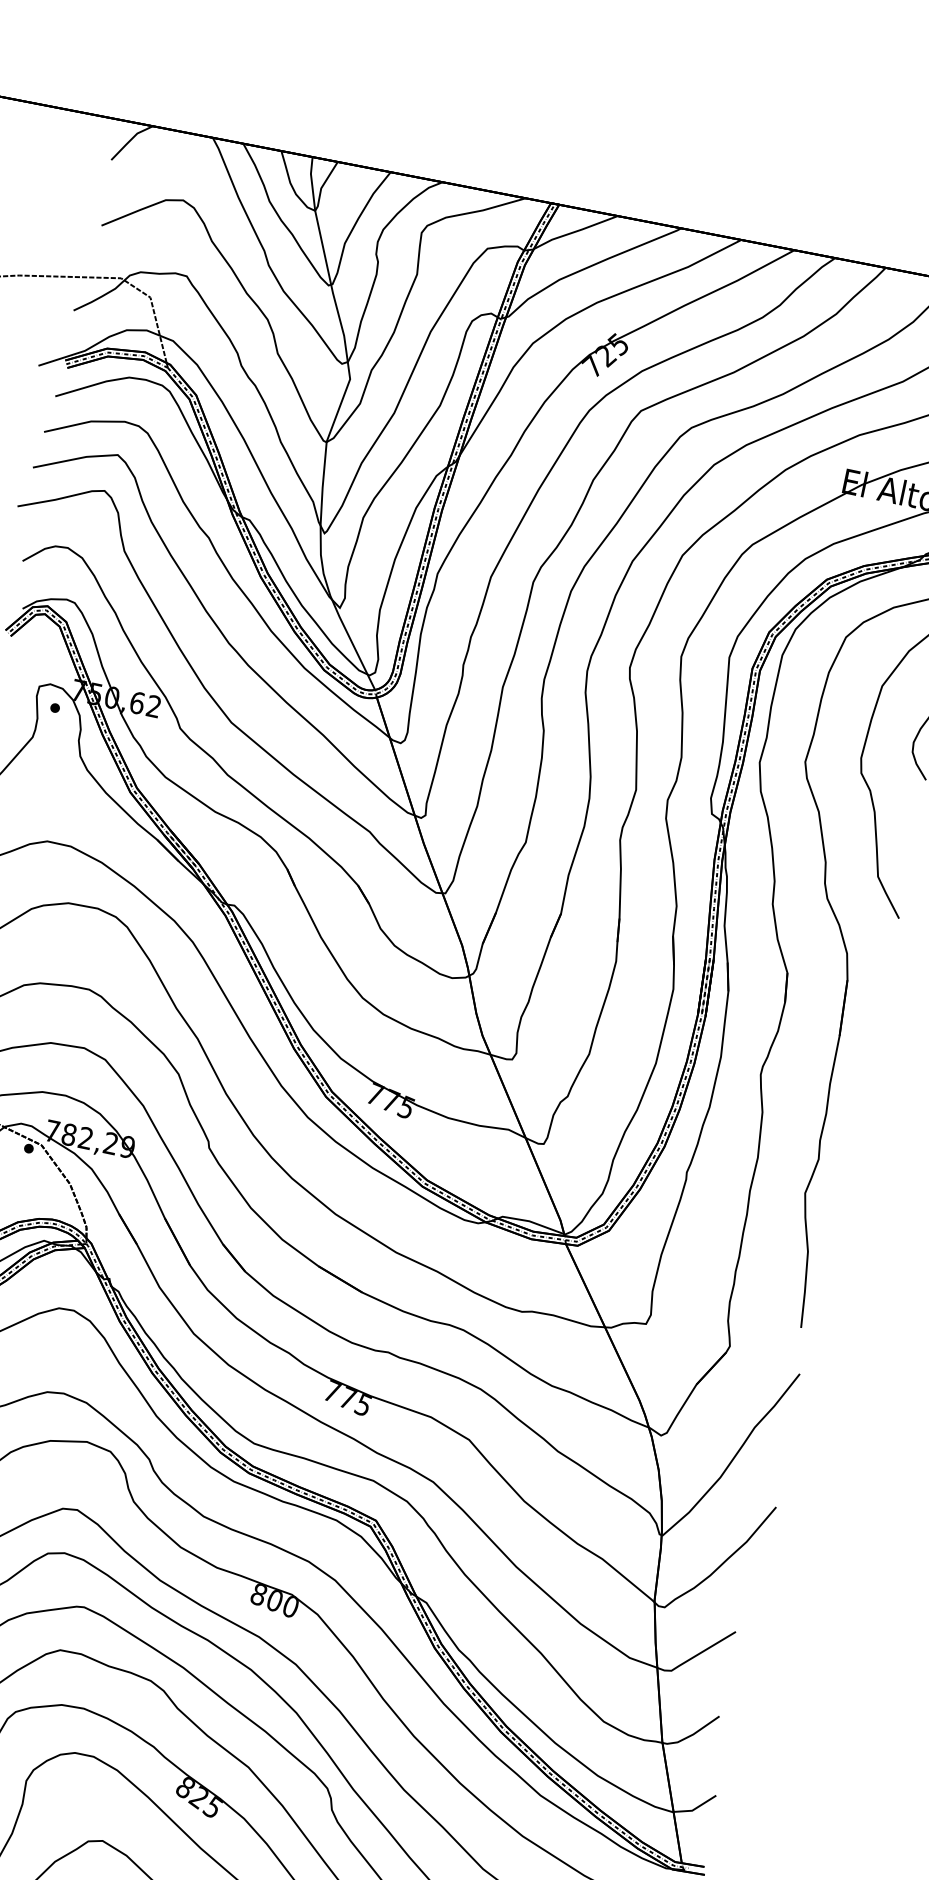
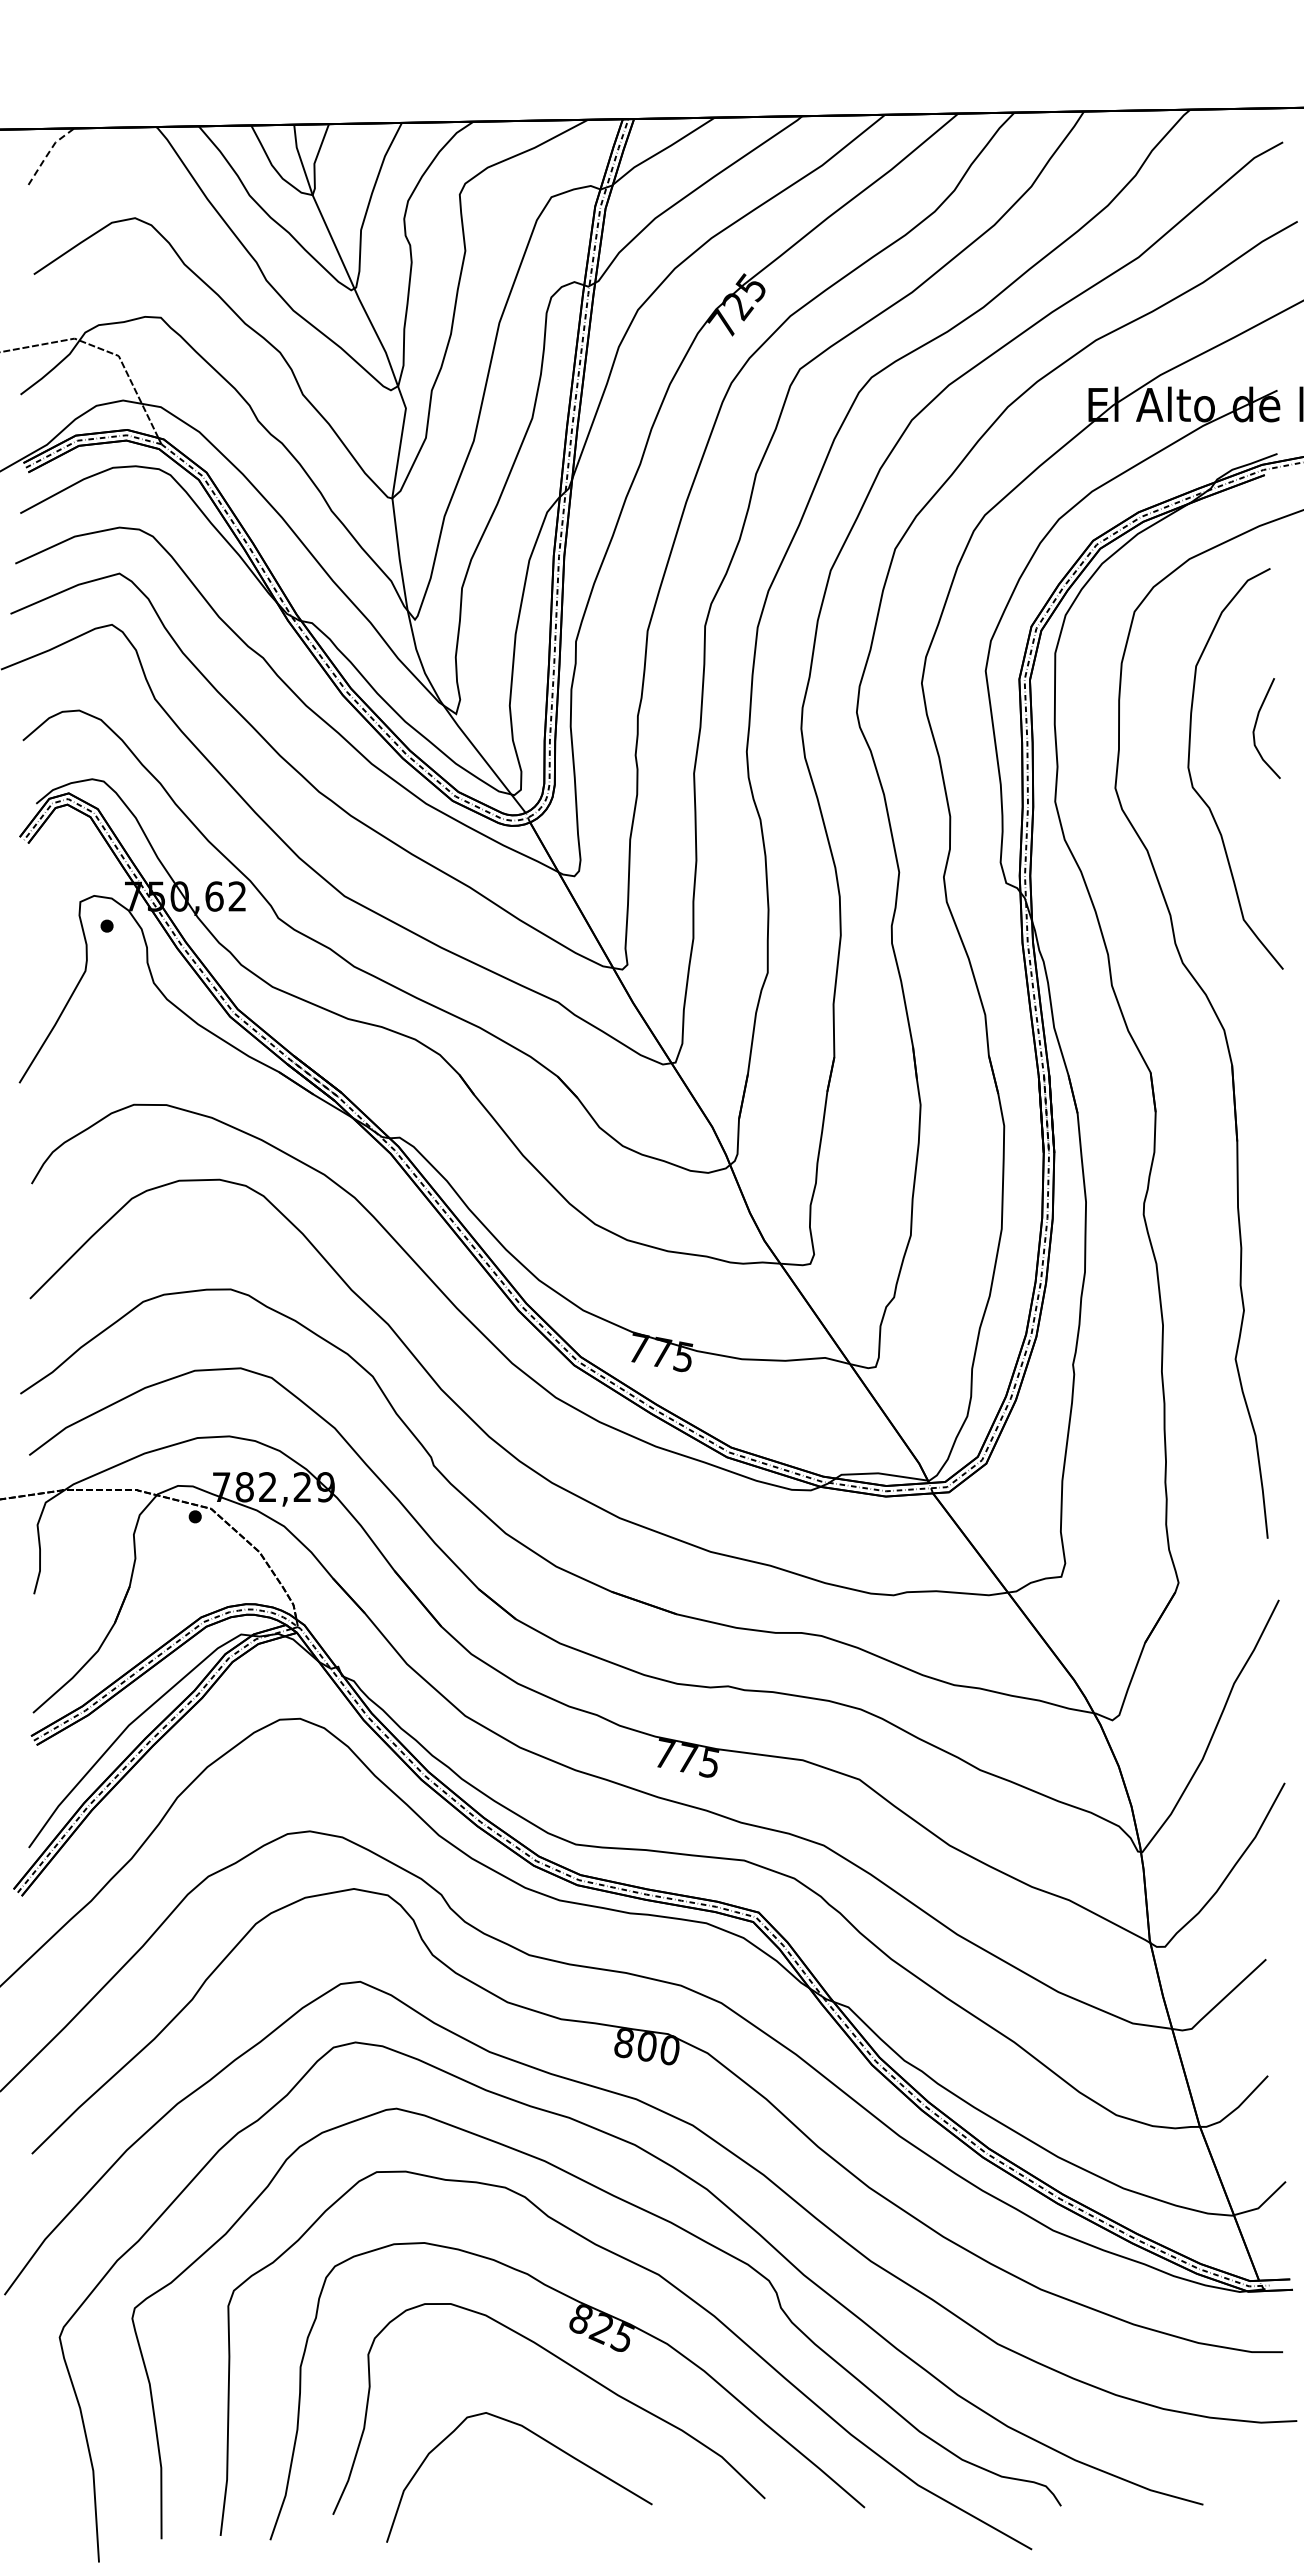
line: (130, 140) -> (48, 153), solid -> dashed

